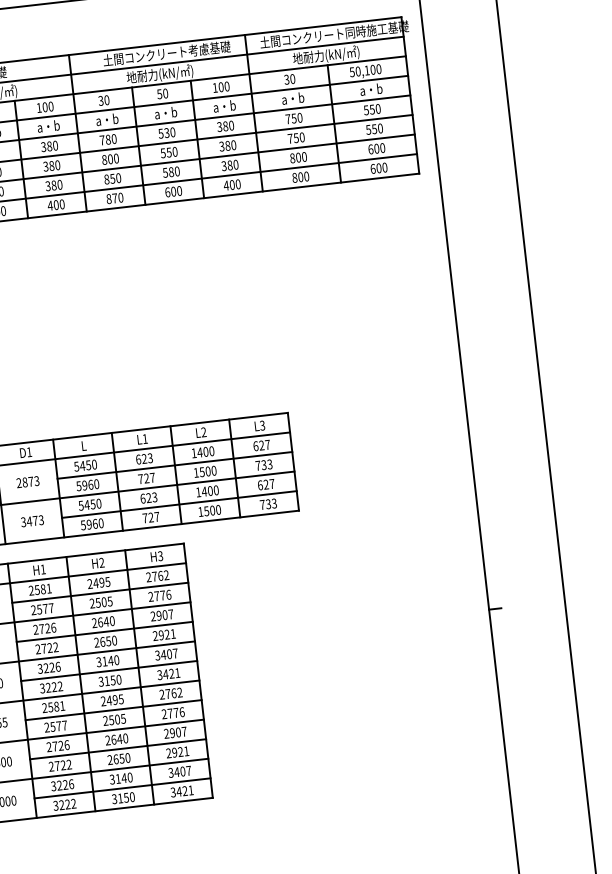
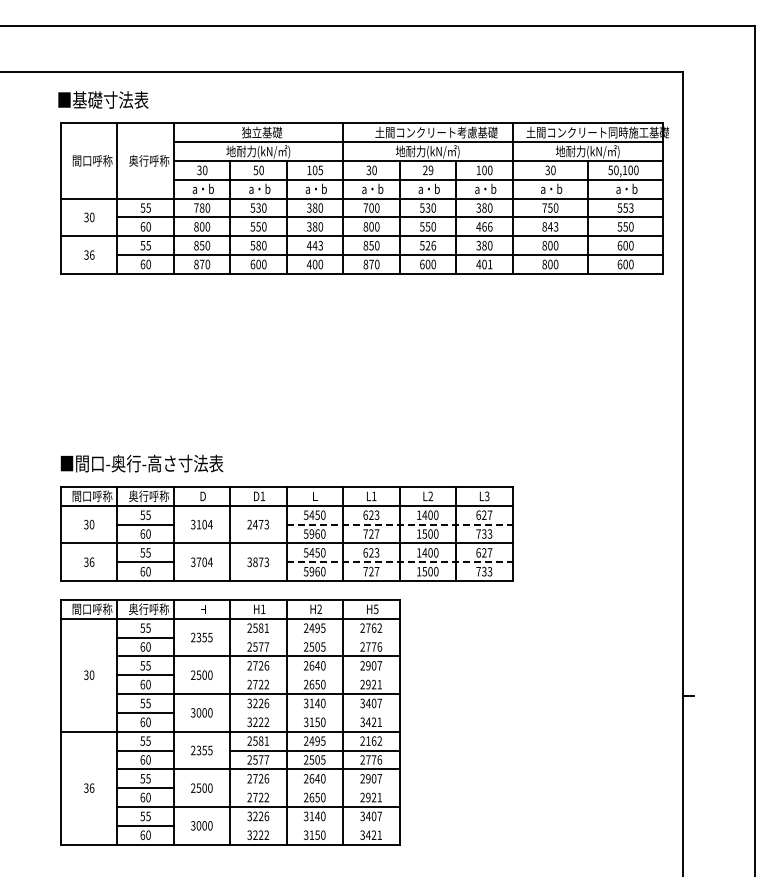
text: (162, 93) -> (428, 170), 50 -> 29
text: (50, 105) -> (320, 169), 100 -> 105
text: (378, 108) -> (631, 207), 550 -> 553
text: (296, 137) -> (550, 226), 750 -> 843
text: (108, 140) -> (371, 208), 780 -> 700
text: (227, 145) -> (484, 226), 380 -> 466
text: (173, 171) -> (430, 245), 580 -> 526
text: (238, 184) -> (490, 264), 400 -> 401
text: (53, 185) -> (314, 245), 380 -> 443
line: (174, 465) -> (399, 524), solid -> dashed
text: (24, 482) -> (254, 524), 2873 -> 2473
line: (179, 504) -> (399, 562), solid -> dashed
text: (29, 521) -> (255, 562), 3473 -> 3873
text: (160, 555) -> (376, 608), H3 -> H5
line: (99, 592) -> (314, 637), removed
line: (104, 632) -> (314, 675), removed
line: (108, 670) -> (314, 712), removed
text: (168, 693) -> (368, 740), 2762 -> 2162
line: (117, 749) -> (314, 788), removed
line: (122, 788) -> (314, 825), removed

